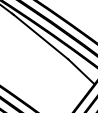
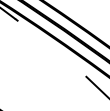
line: (40, 36) -> (51, 48), removed

